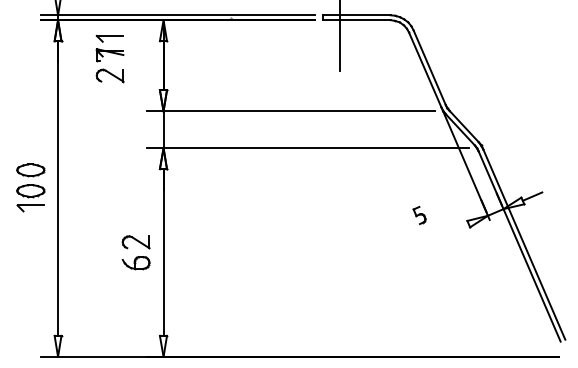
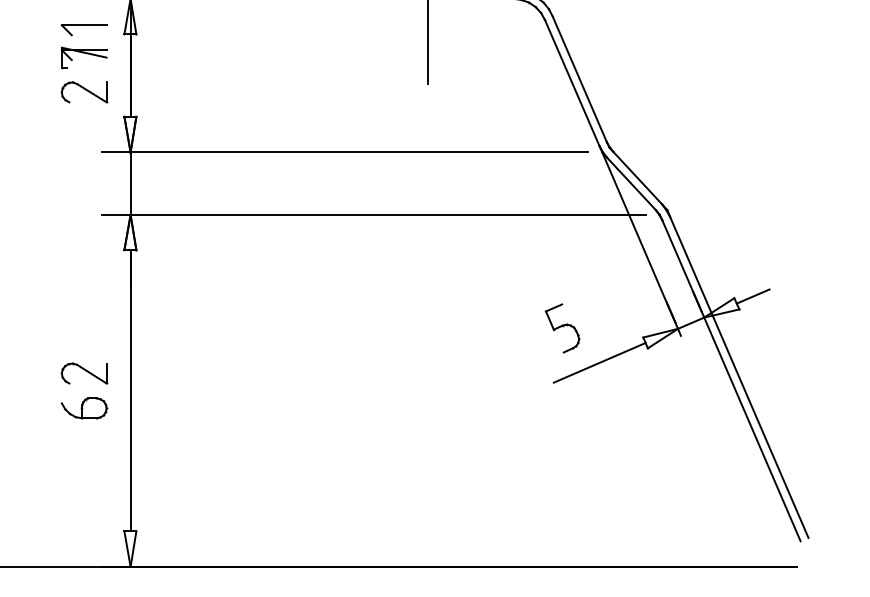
part: (109, 58) -> (83, 63), moved
part: (419, 215) -> (562, 328), size x1.67
line: (441, 235) -> (599, 362), added

